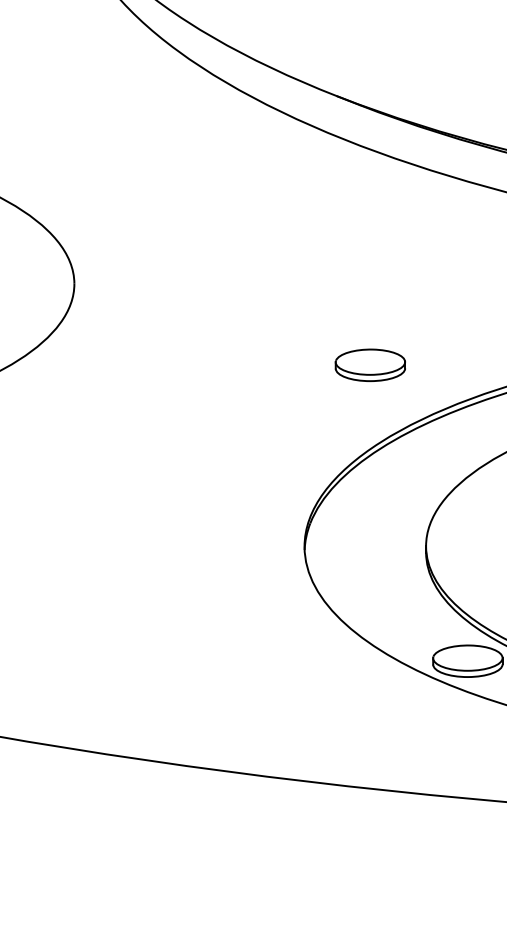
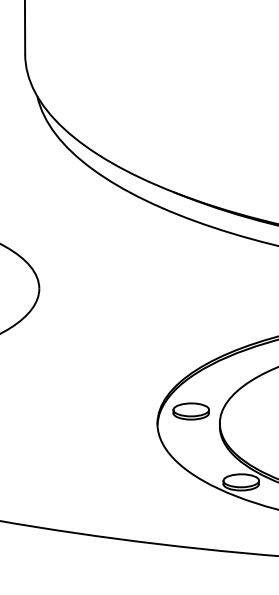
part: (368, 365) -> (190, 411), moved

